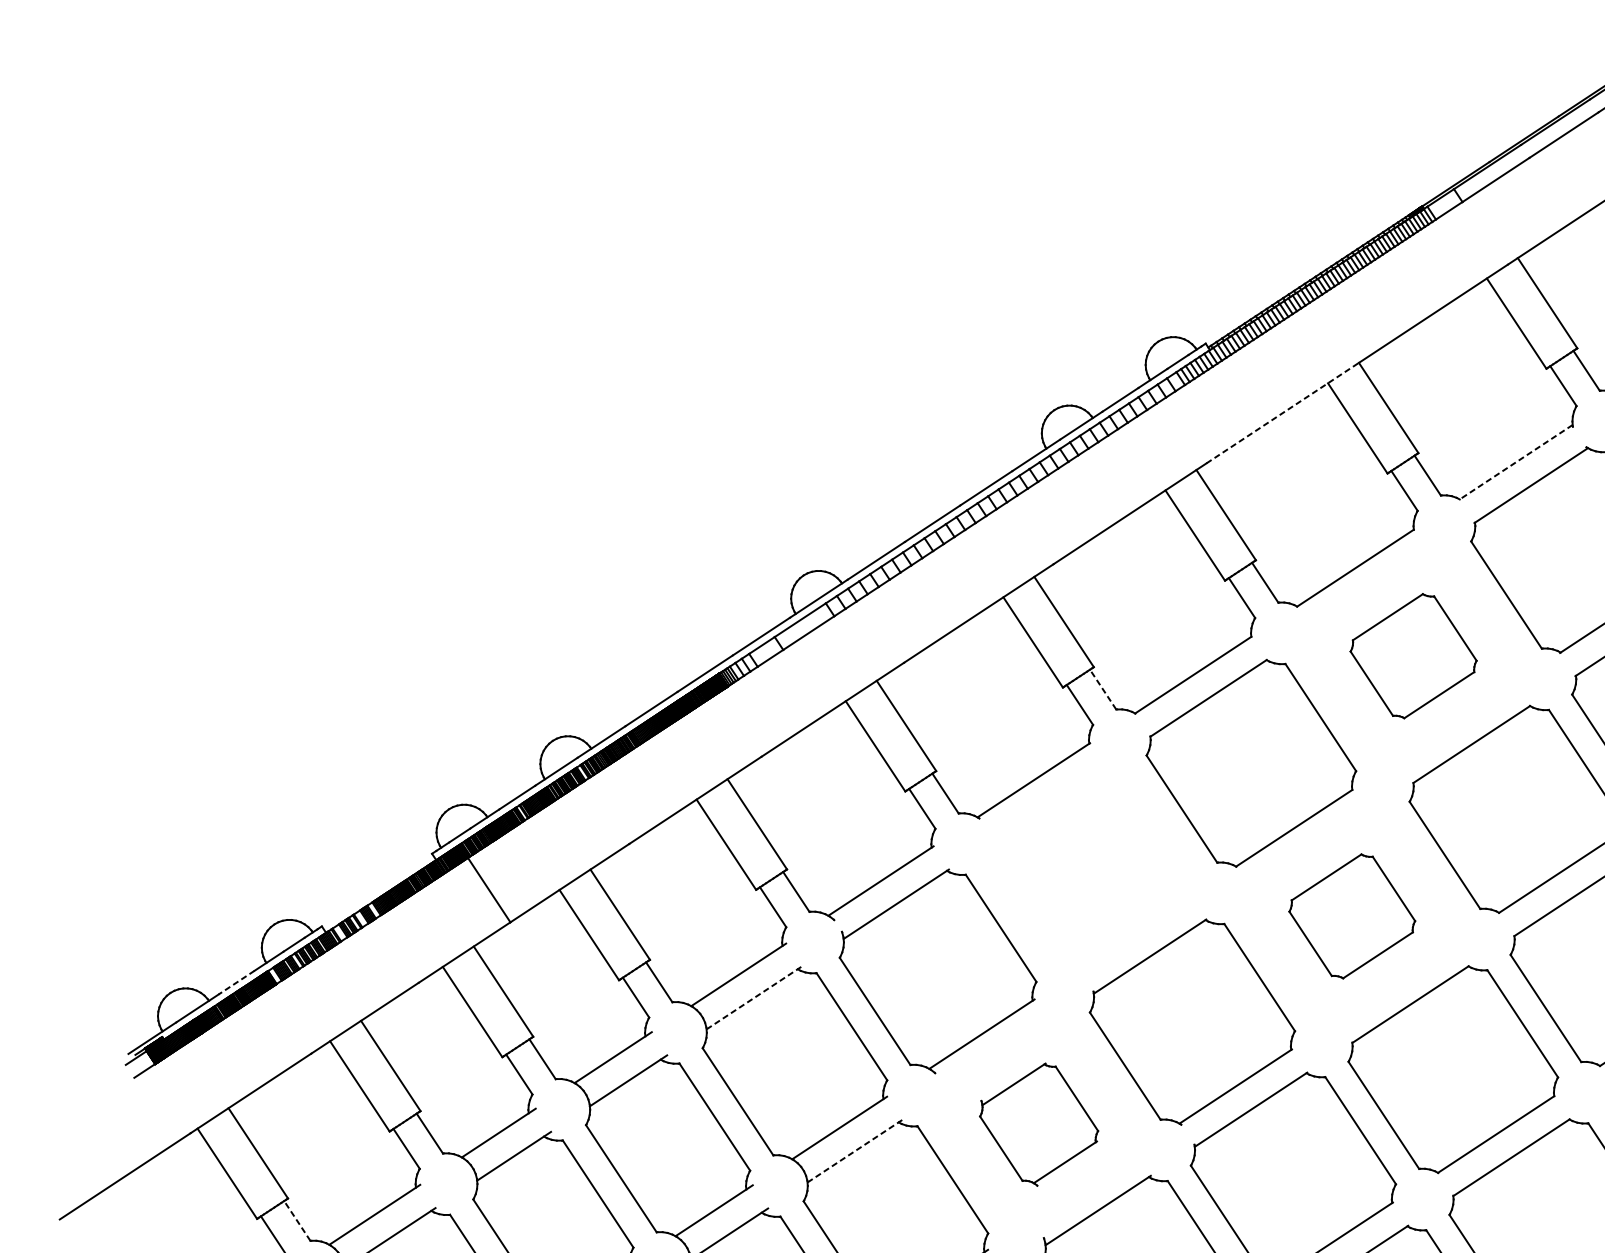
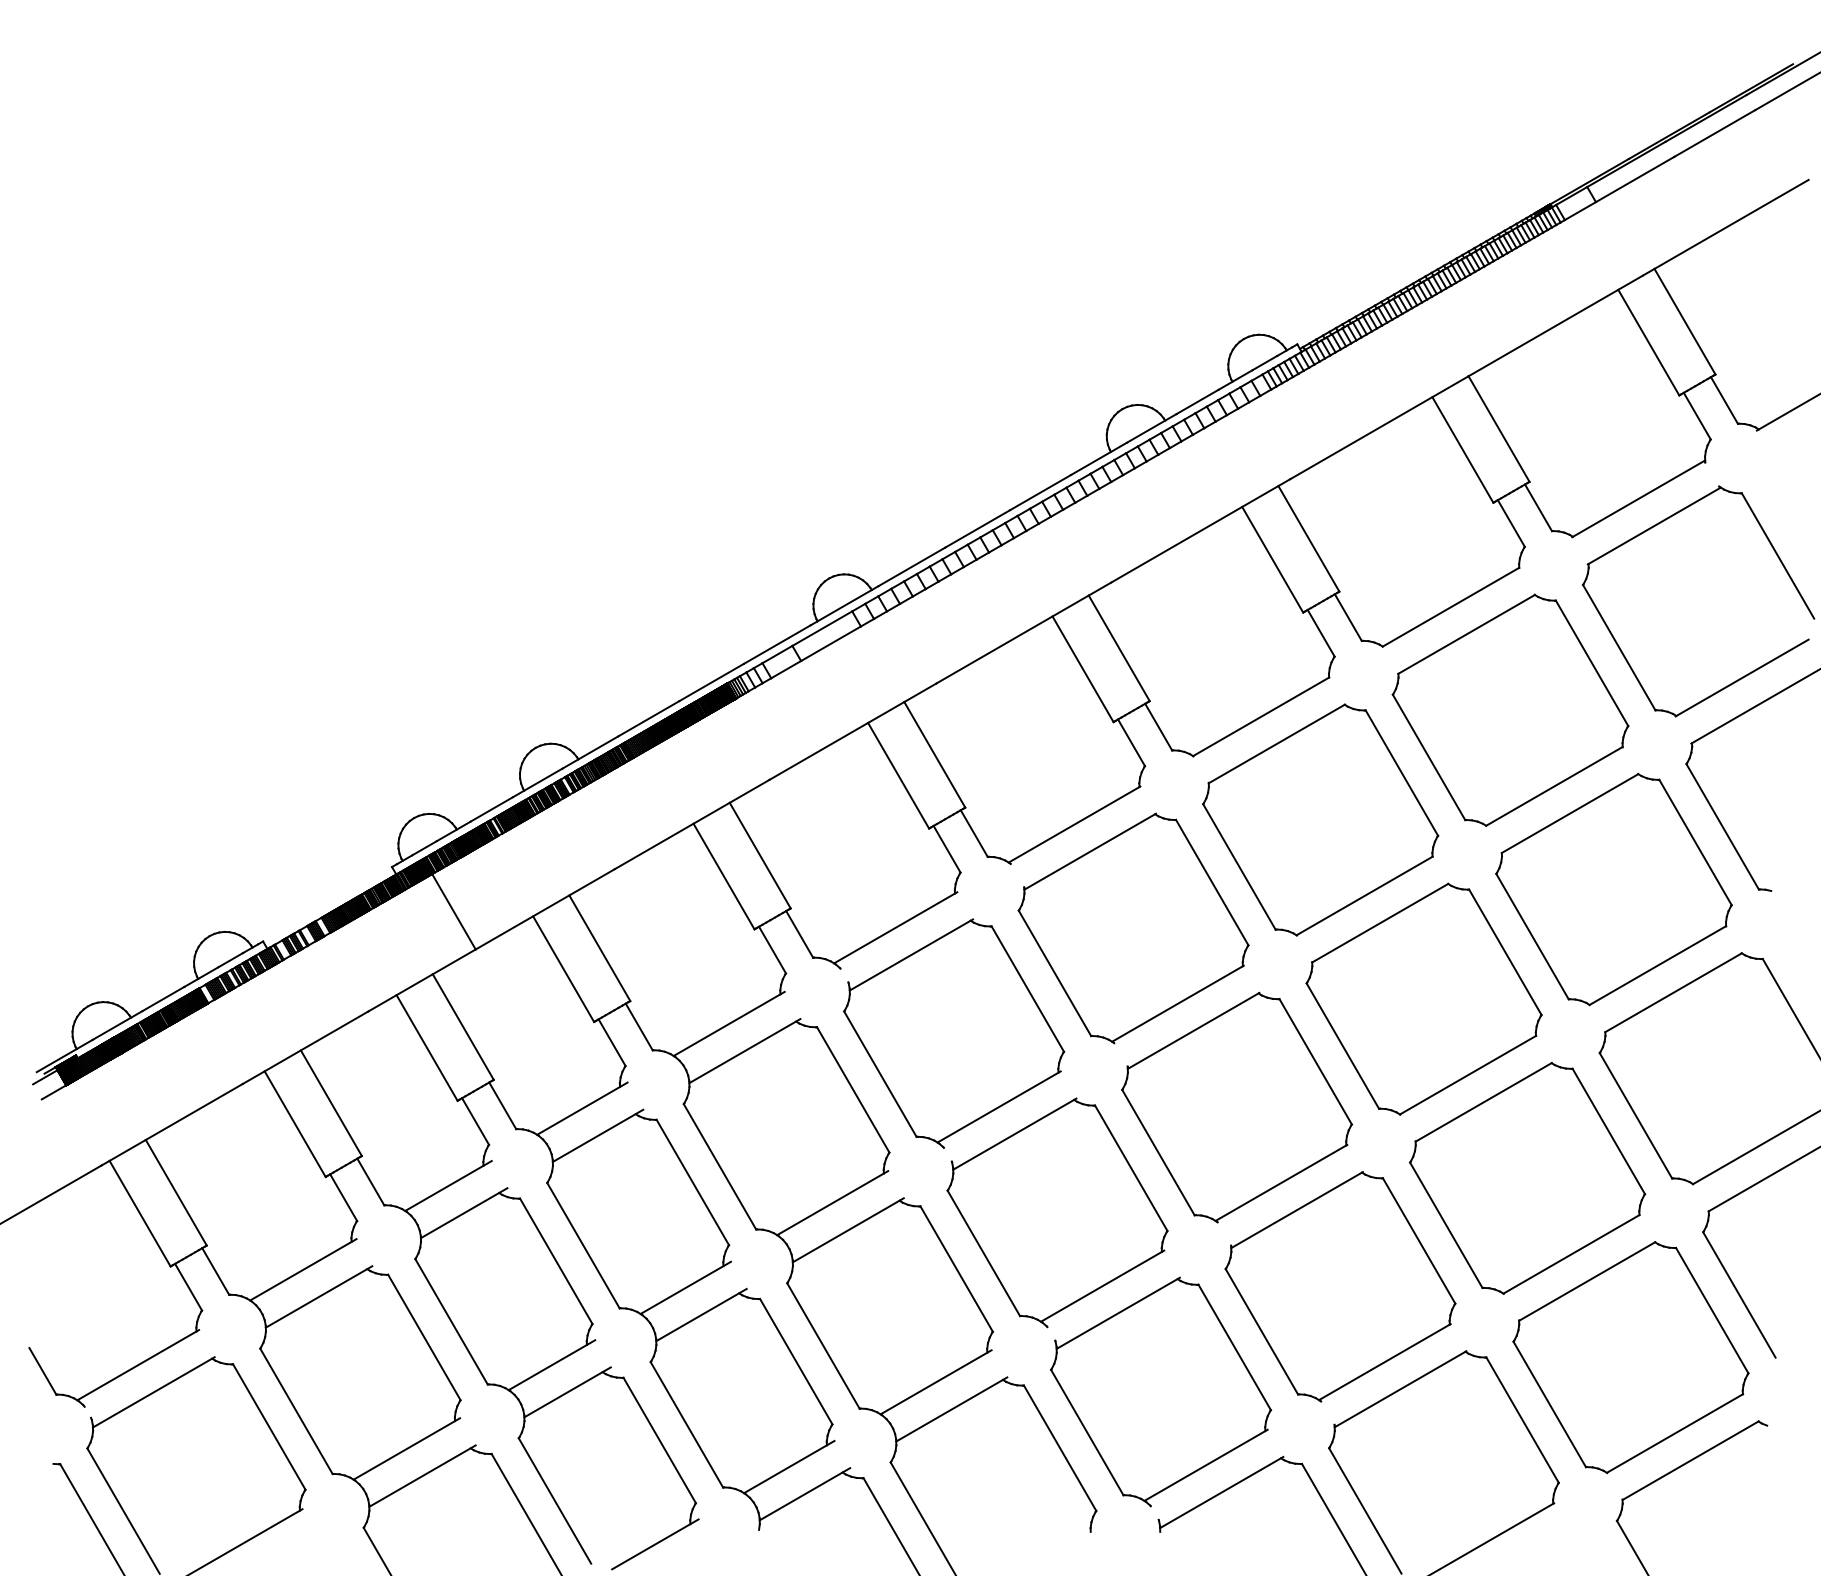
line: (1282, 412) -> (1379, 427), dashed -> solid
line: (1515, 462) -> (1638, 498), dashed -> solid
part: (1413, 655) -> (1510, 709), size x1.67
line: (1103, 689) -> (1158, 727), dashed -> solid
part: (1091, 869) -> (1133, 928), added
part: (1351, 915) -> (1423, 998), size x1.67
line: (235, 983) -> (162, 999), dashed -> solid
line: (754, 997) -> (745, 1050), dashed -> solid
part: (1039, 1124) -> (1057, 1212), size x1.67
line: (855, 1151) -> (848, 1230), dashed -> solid
line: (297, 1220) -> (215, 1271), dashed -> solid

